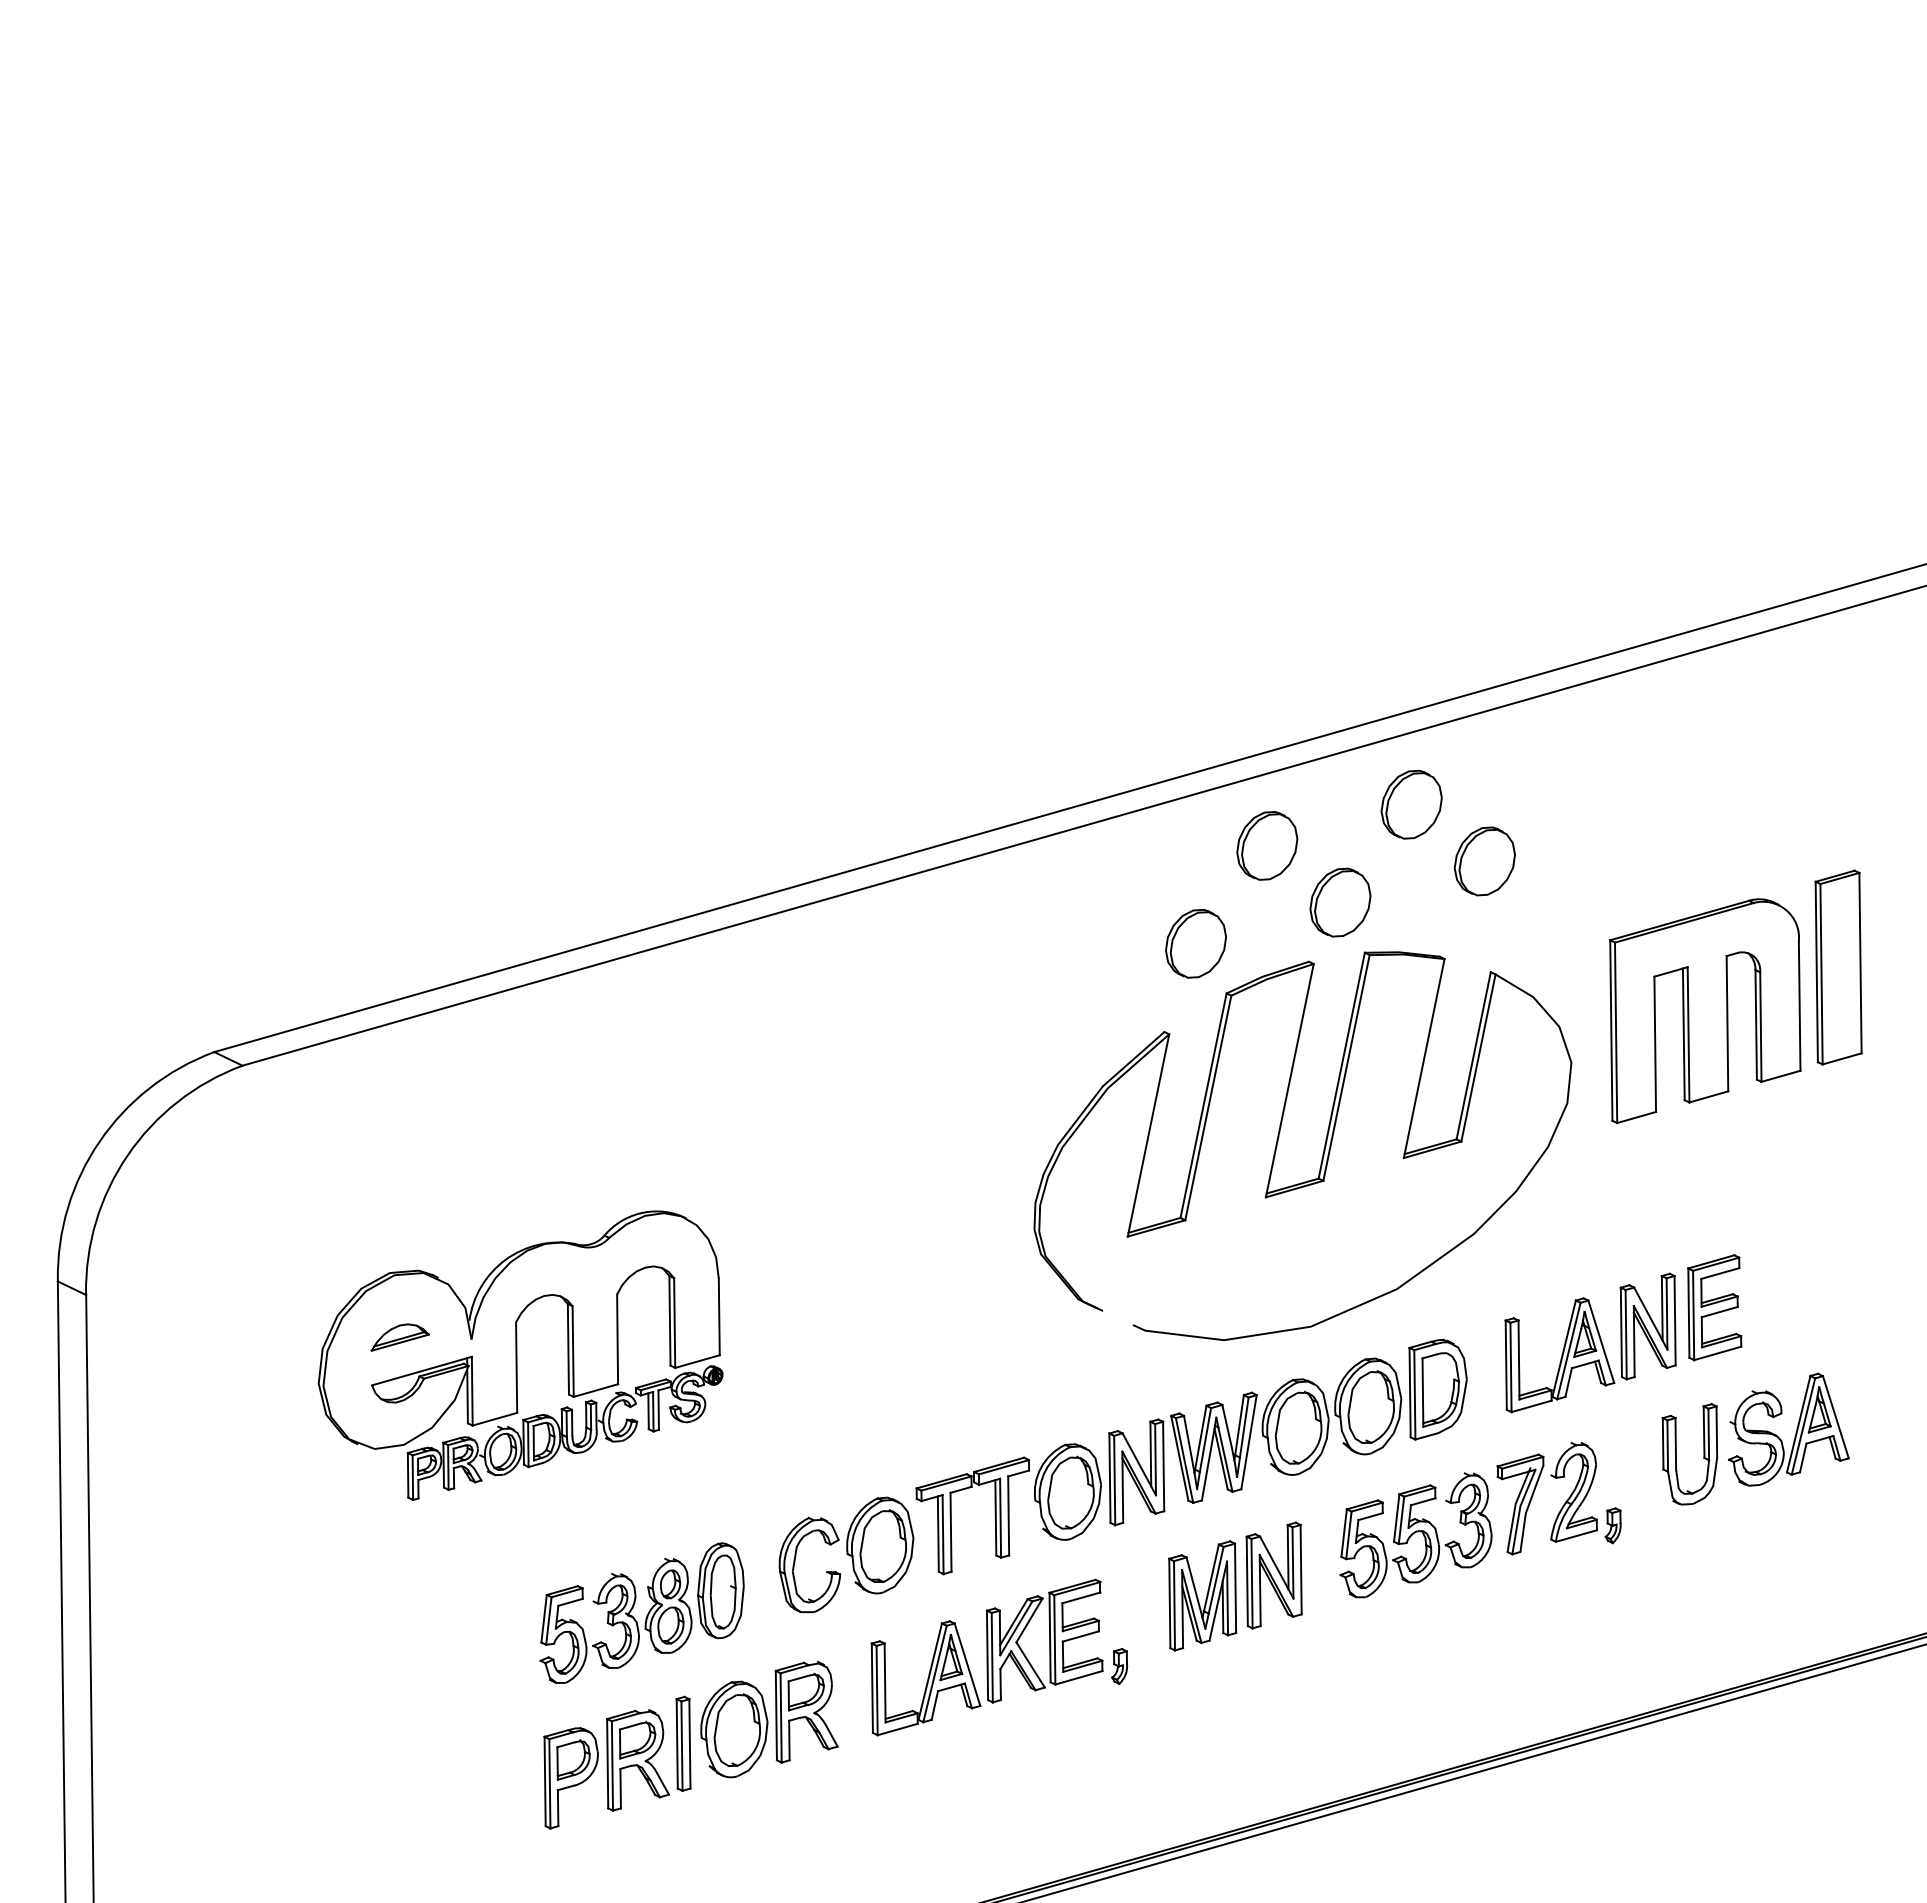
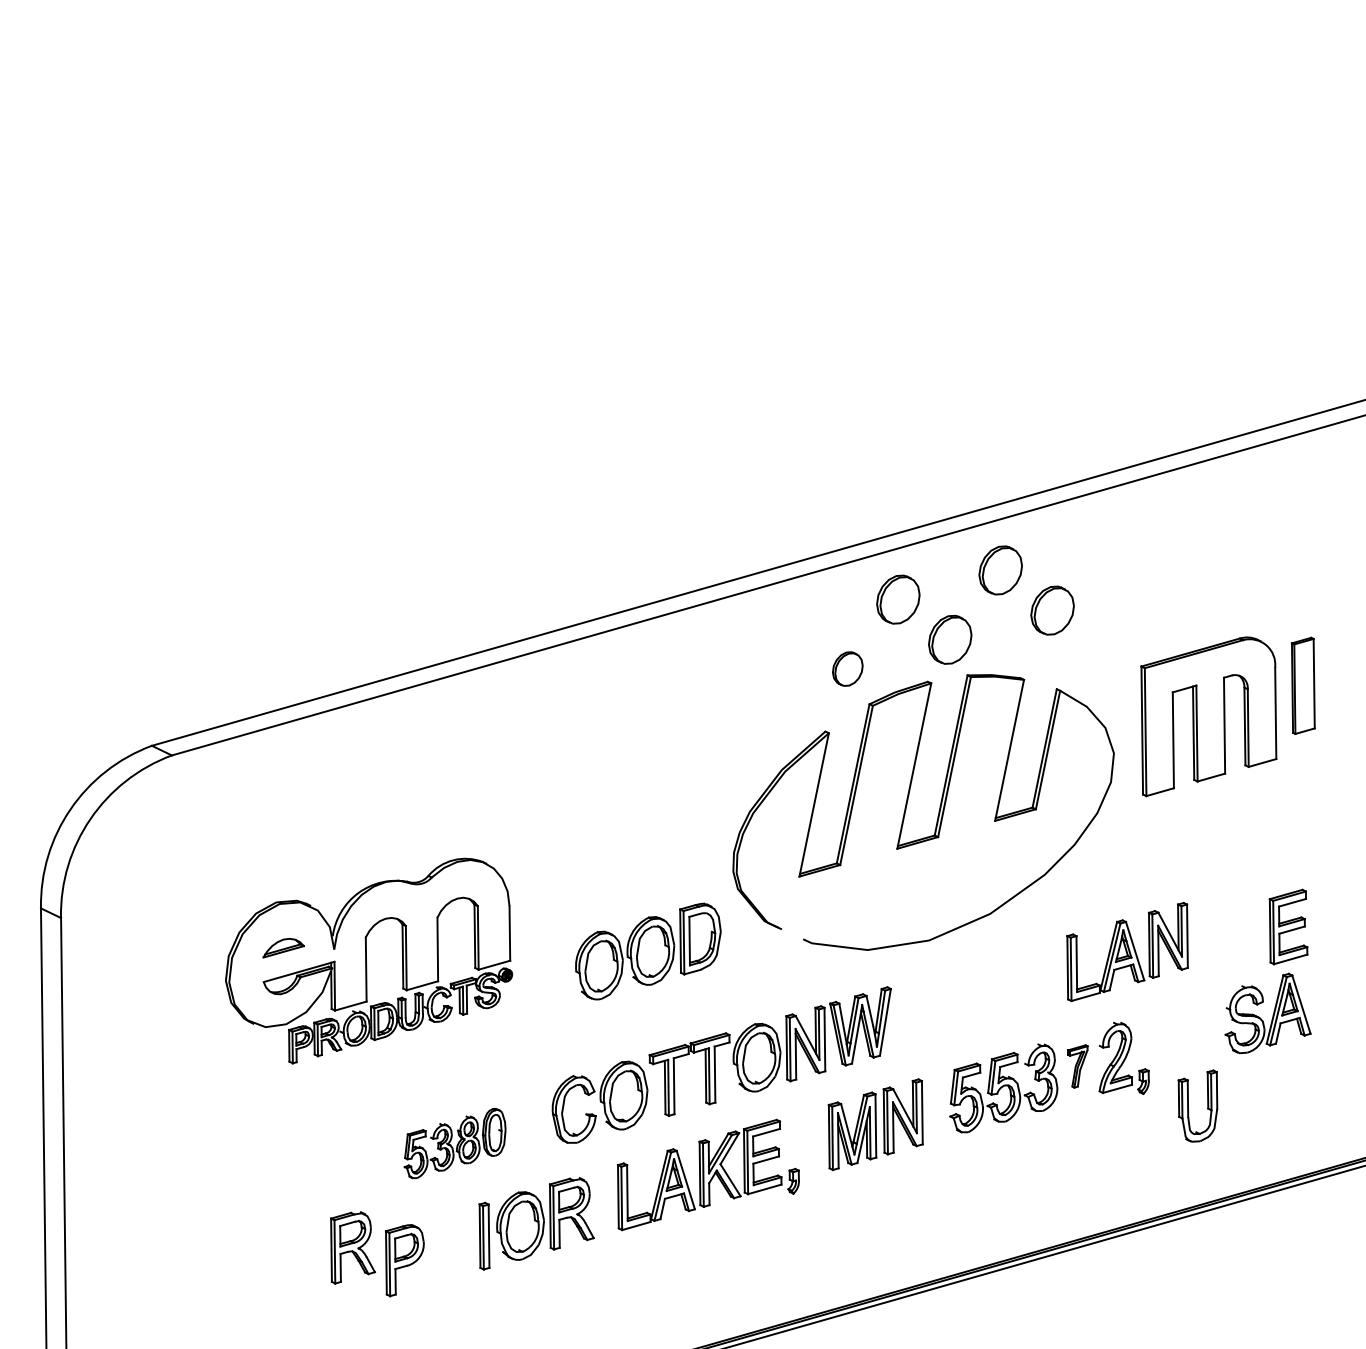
part: (1195, 943) -> (847, 668), size x0.7
part: (1838, 967) -> (1303, 685), size x0.7
part: (1714, 1307) -> (1288, 926), moved
part: (1364, 1406) -> (648, 950), moved
part: (1676, 1454) -> (1188, 1106), moved
part: (1520, 1504) -> (1077, 1066), size x0.6
part: (641, 1612) -> (454, 1143), size x0.7
part: (637, 1760) -> (352, 1248), moved

